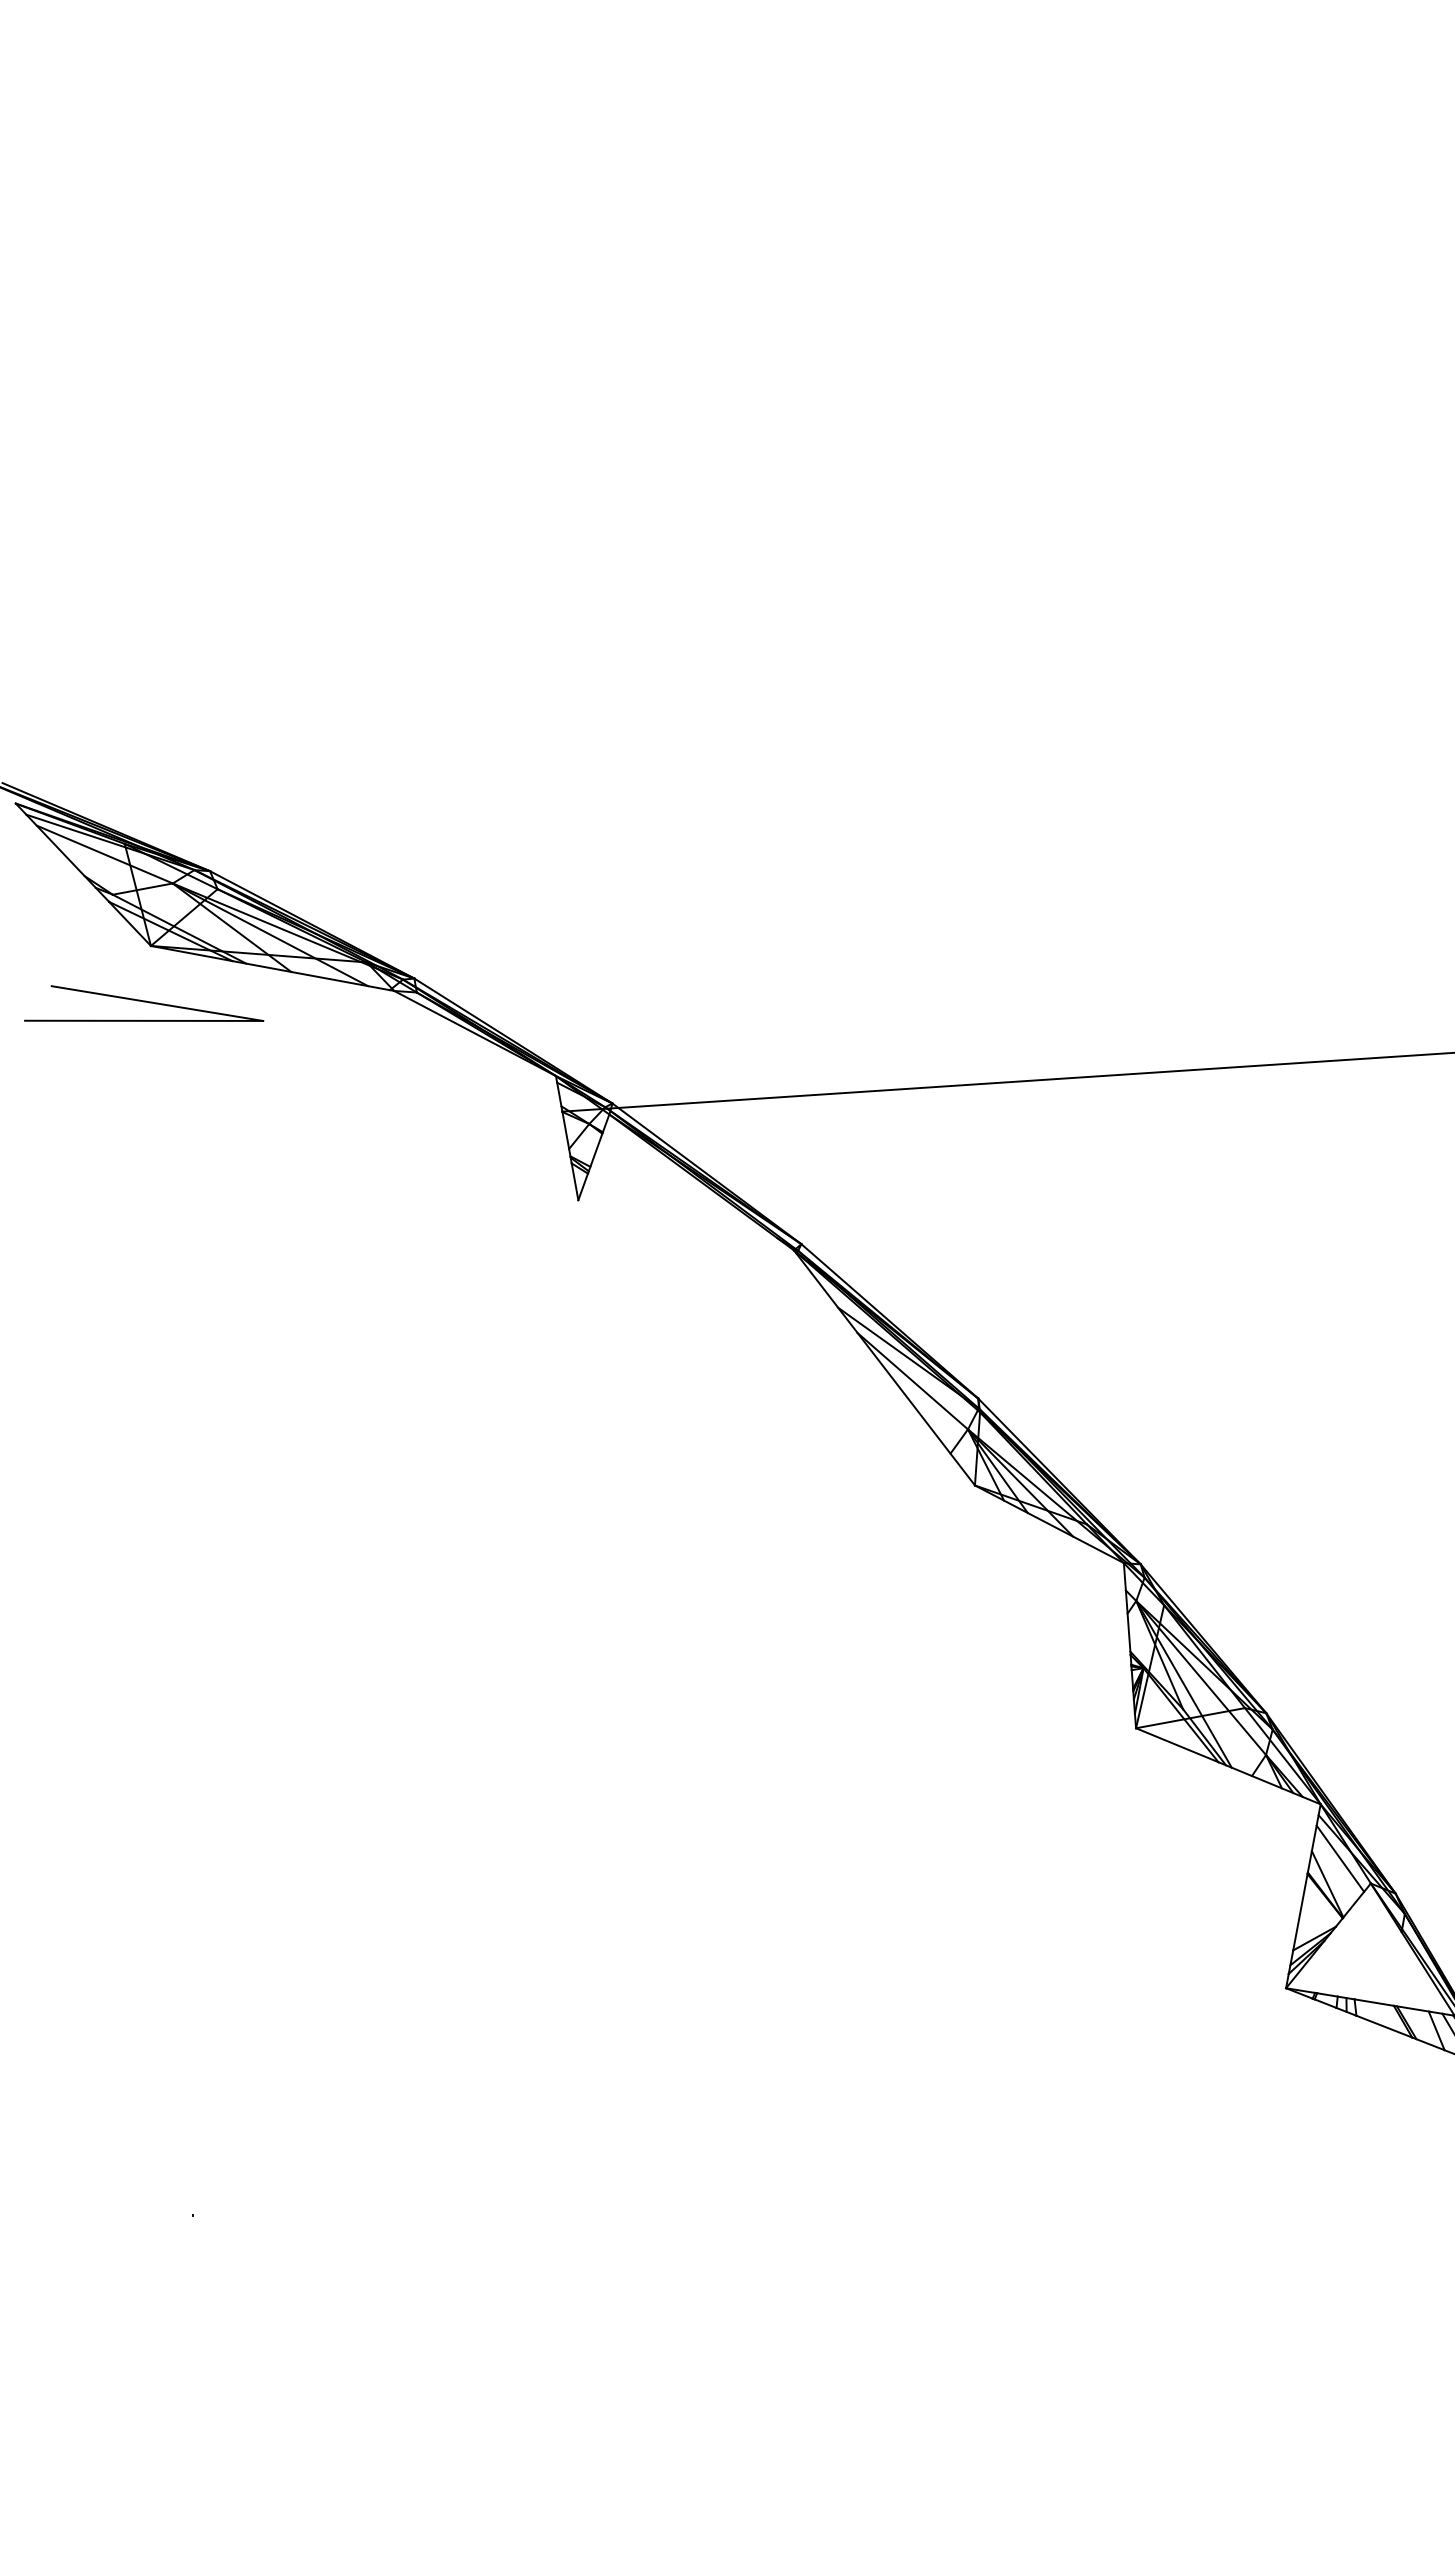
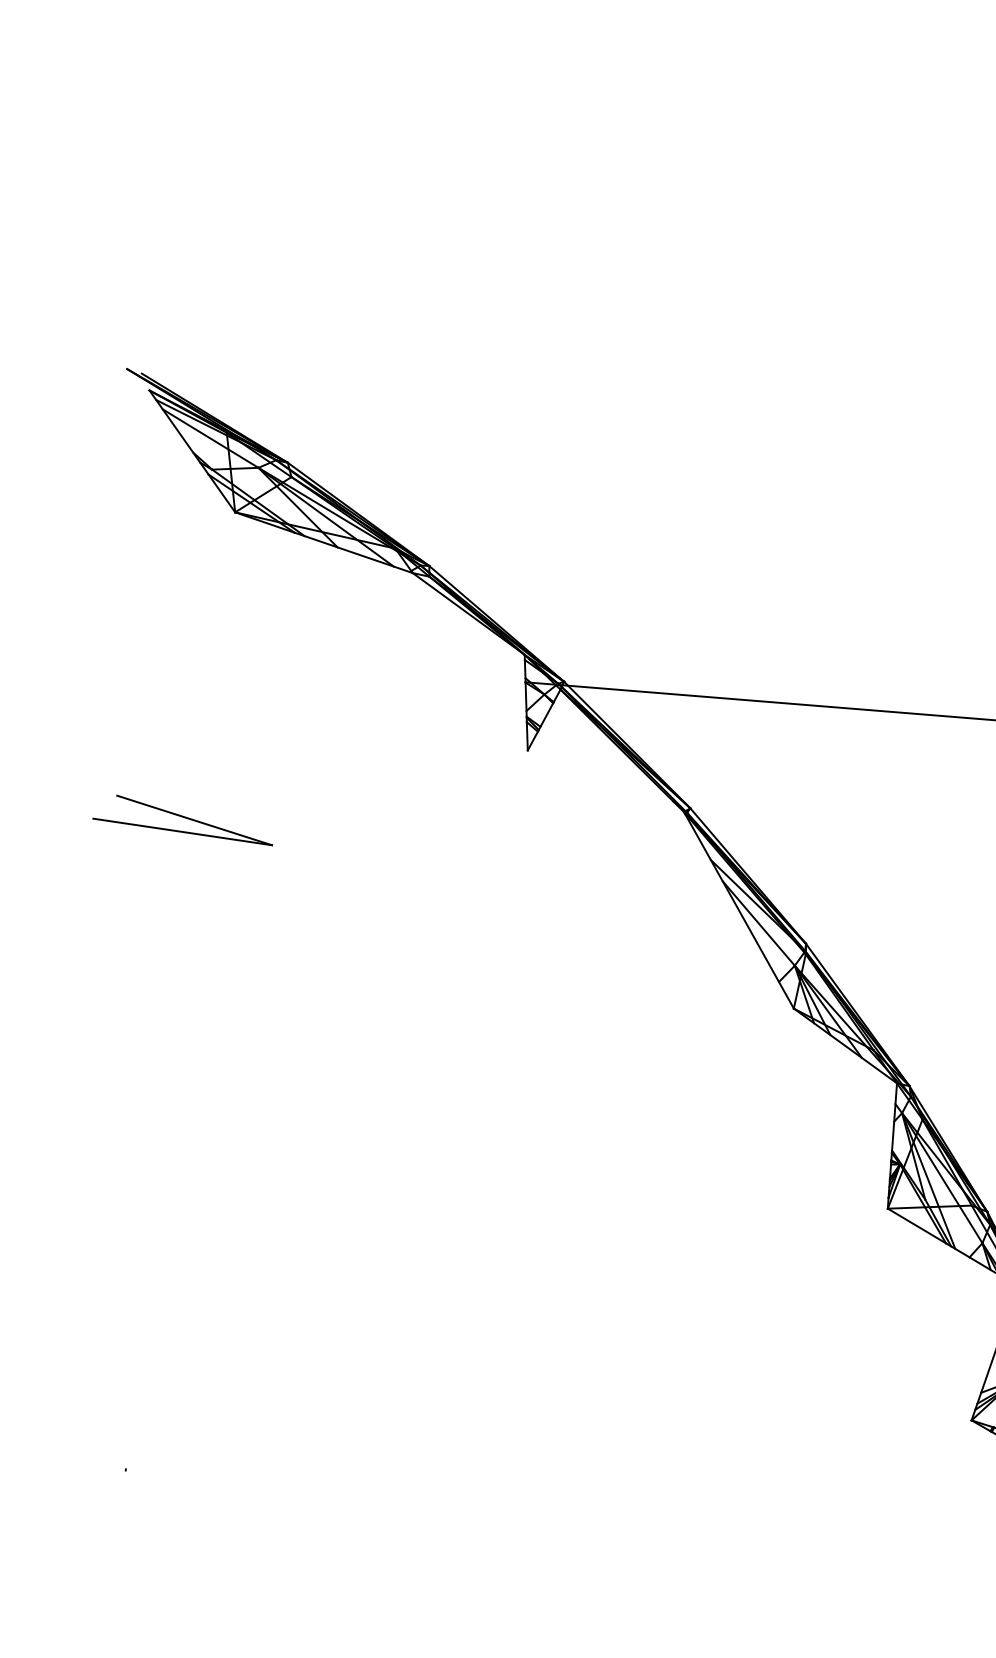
part: (144, 1003) -> (184, 818), moved

